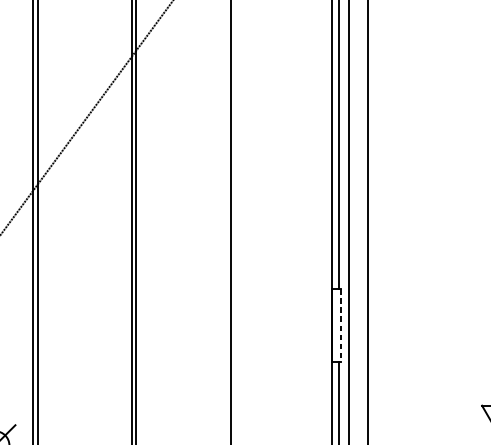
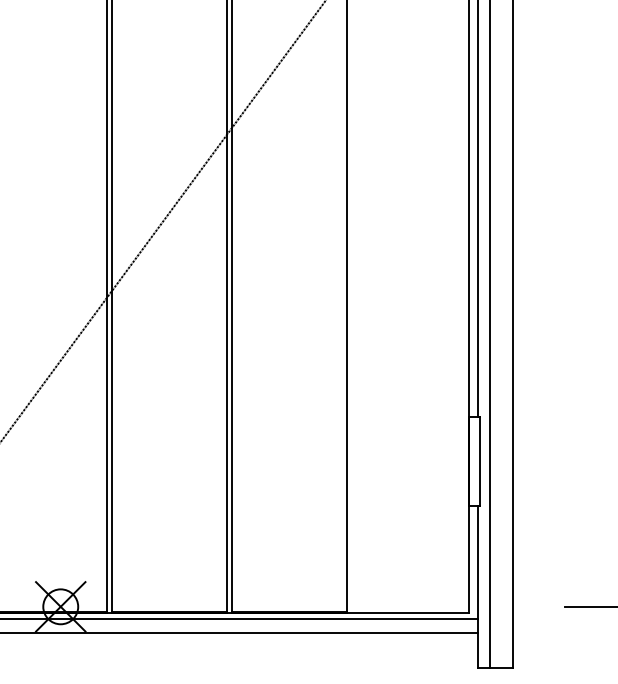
line: (341, 326) -> (480, 462), dashed -> solid

